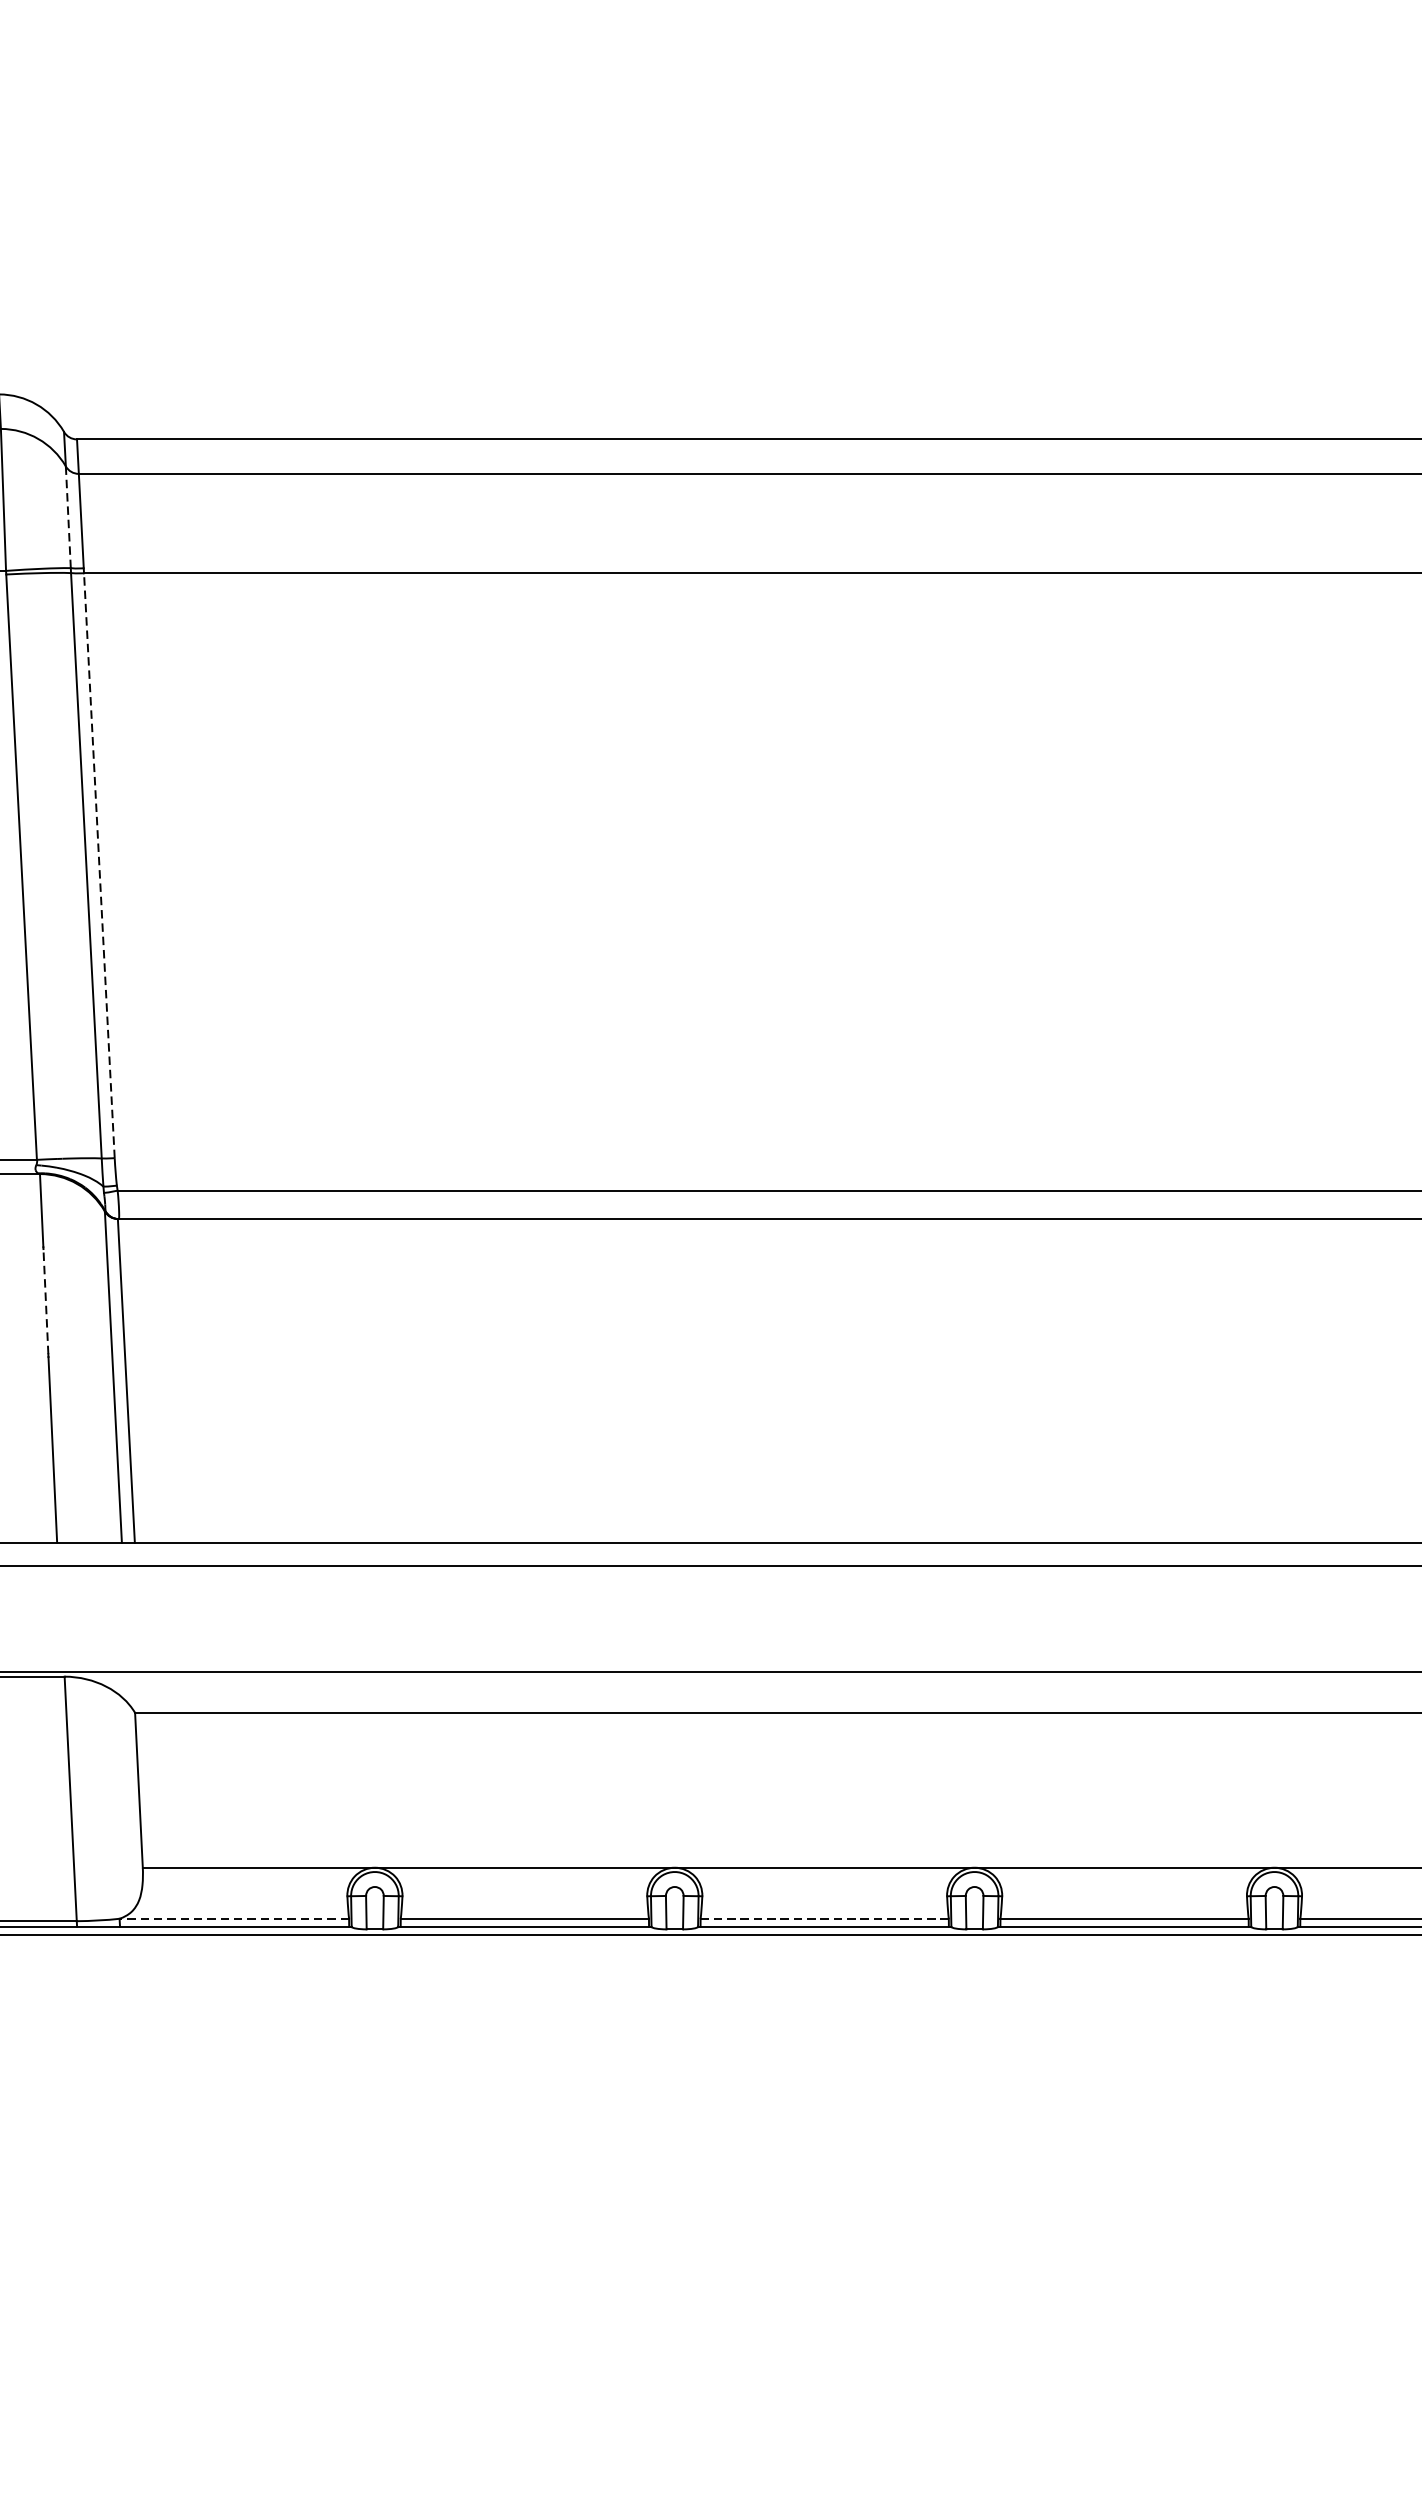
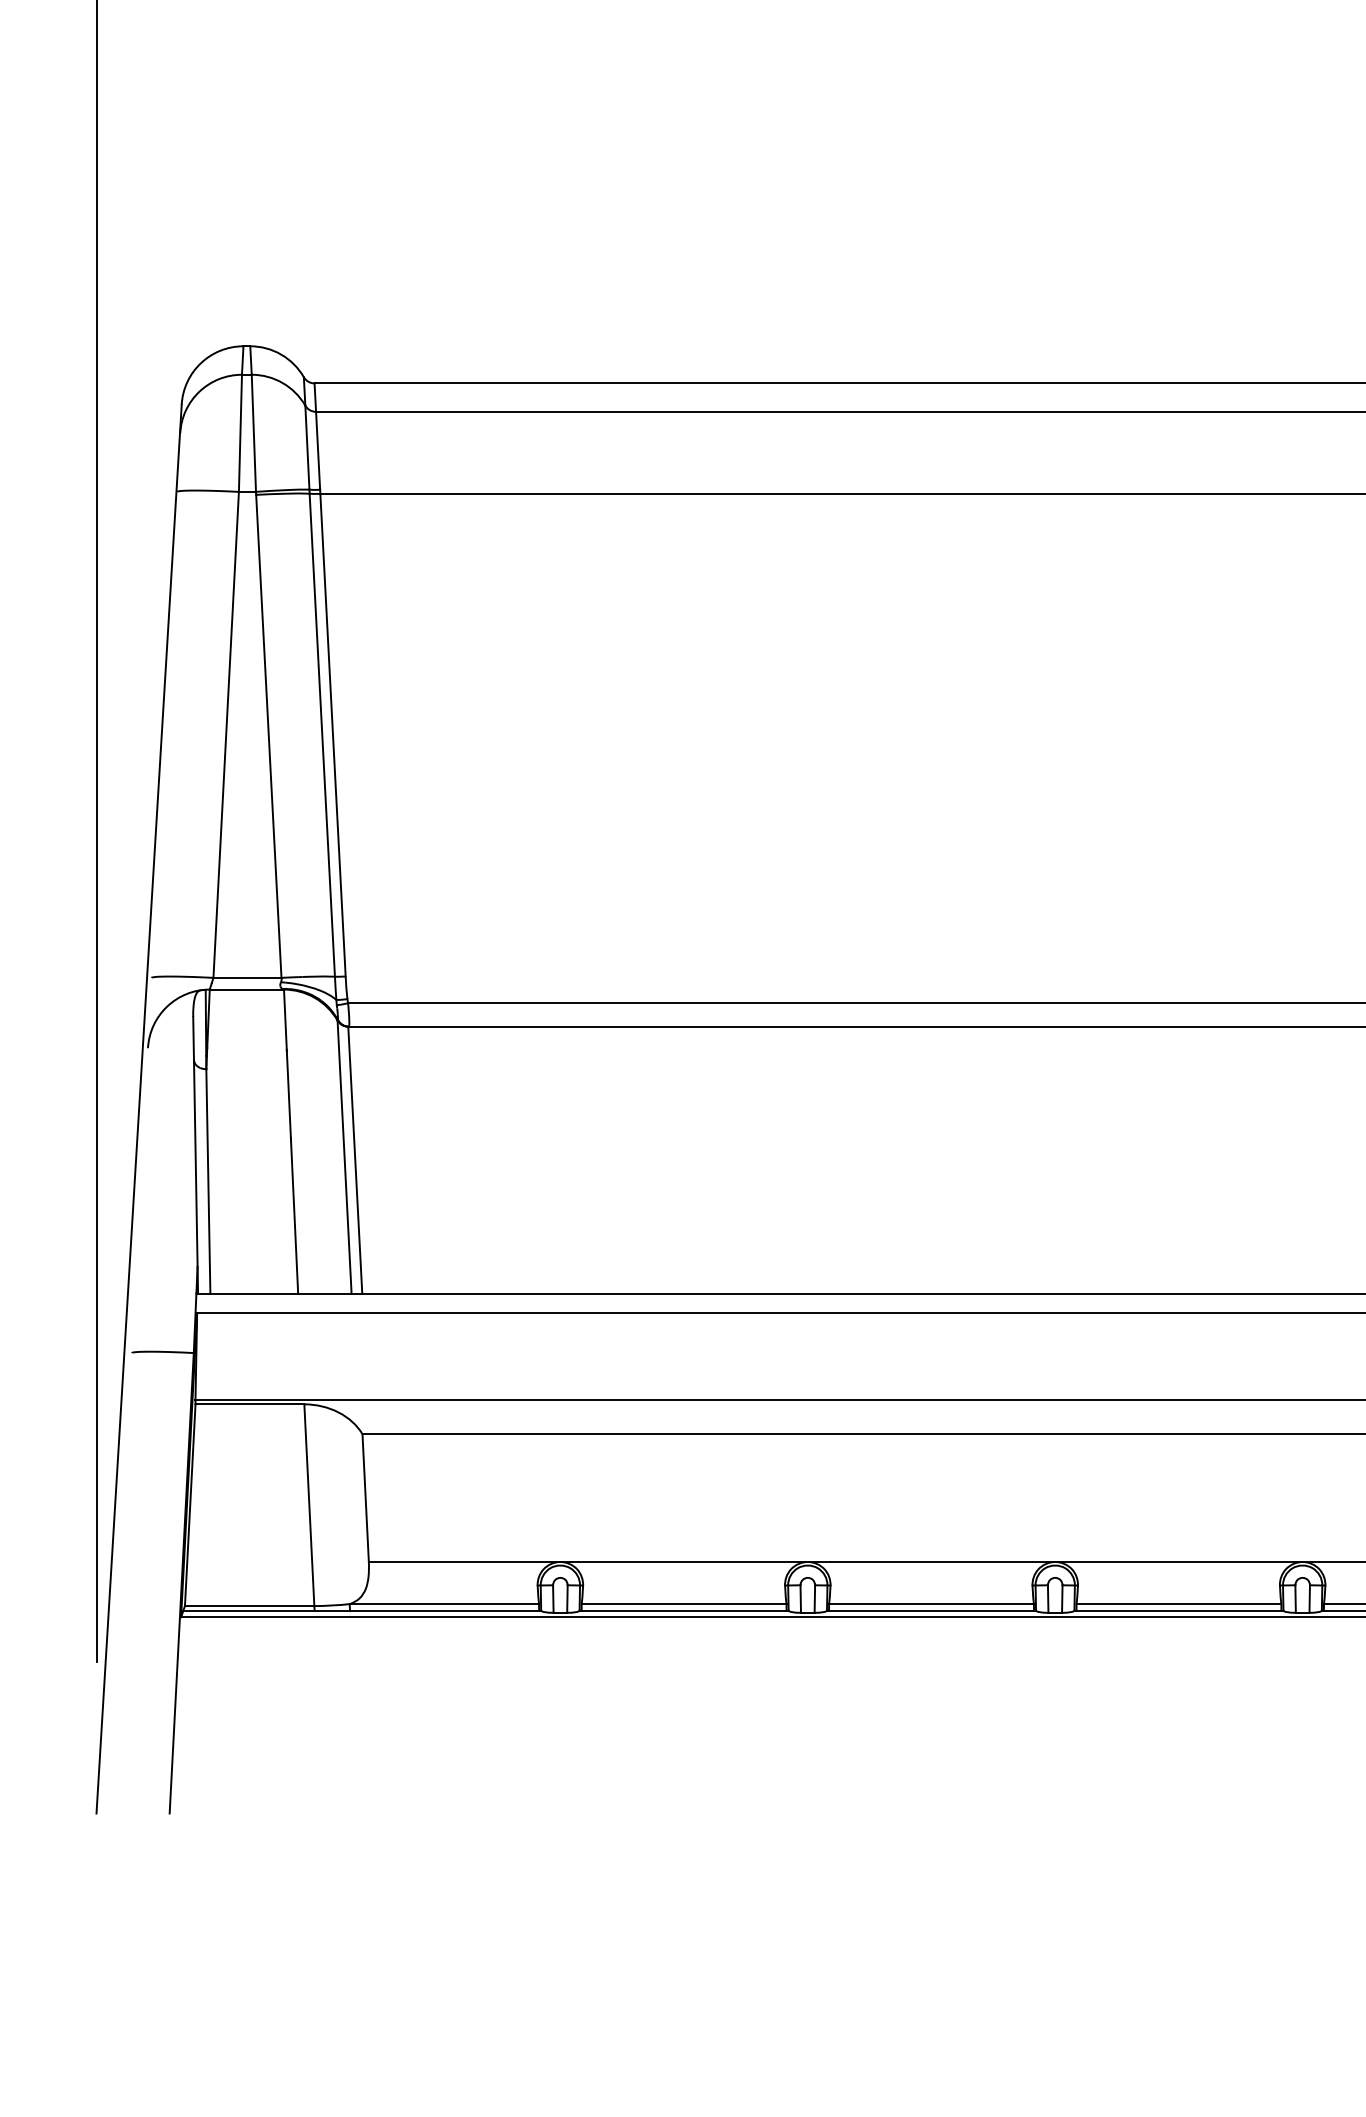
line: (68, 517) -> (307, 447), dashed -> solid
line: (99, 866) -> (333, 735), dashed -> solid
line: (45, 1301) -> (288, 1094), dashed -> solid
line: (234, 1919) -> (444, 1604), dashed -> solid
line: (824, 1919) -> (931, 1604), dashed -> solid

